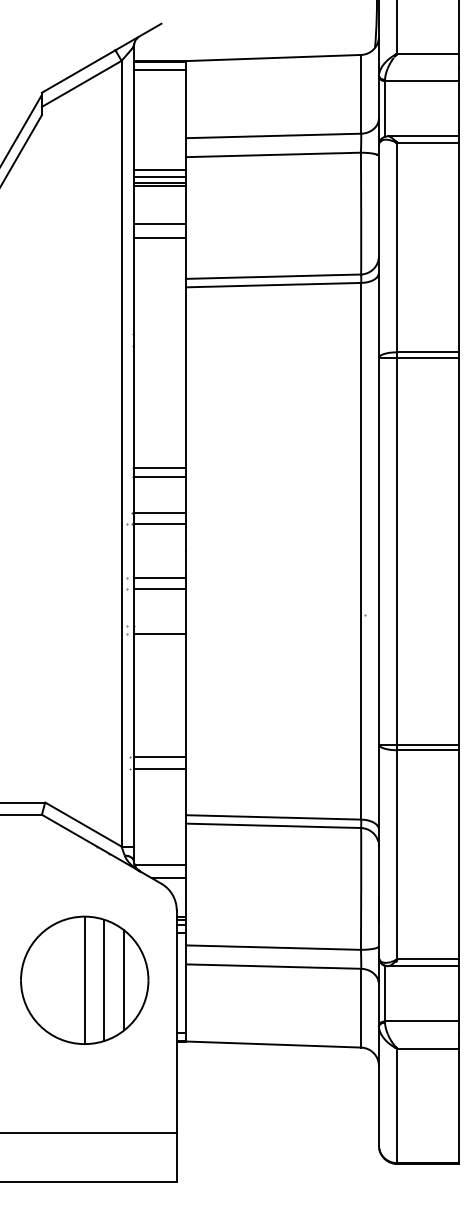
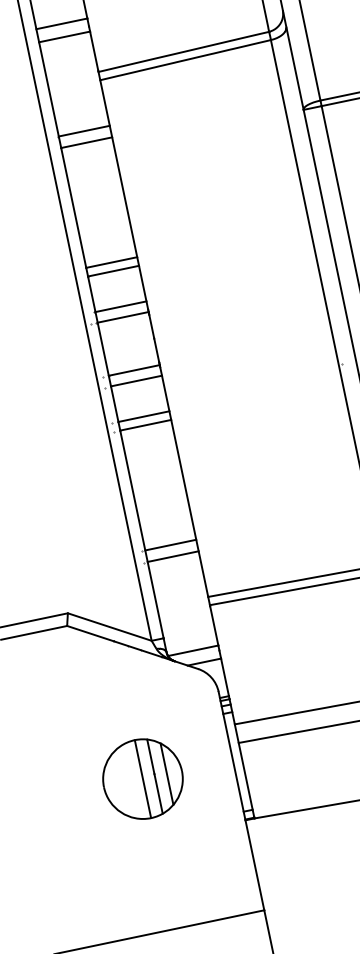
line: (159, 333) -> (83, 130), added
line: (159, 345) -> (86, 142), added
line: (159, 625) -> (143, 416), added
part: (84, 979) -> (142, 778), size x0.62

